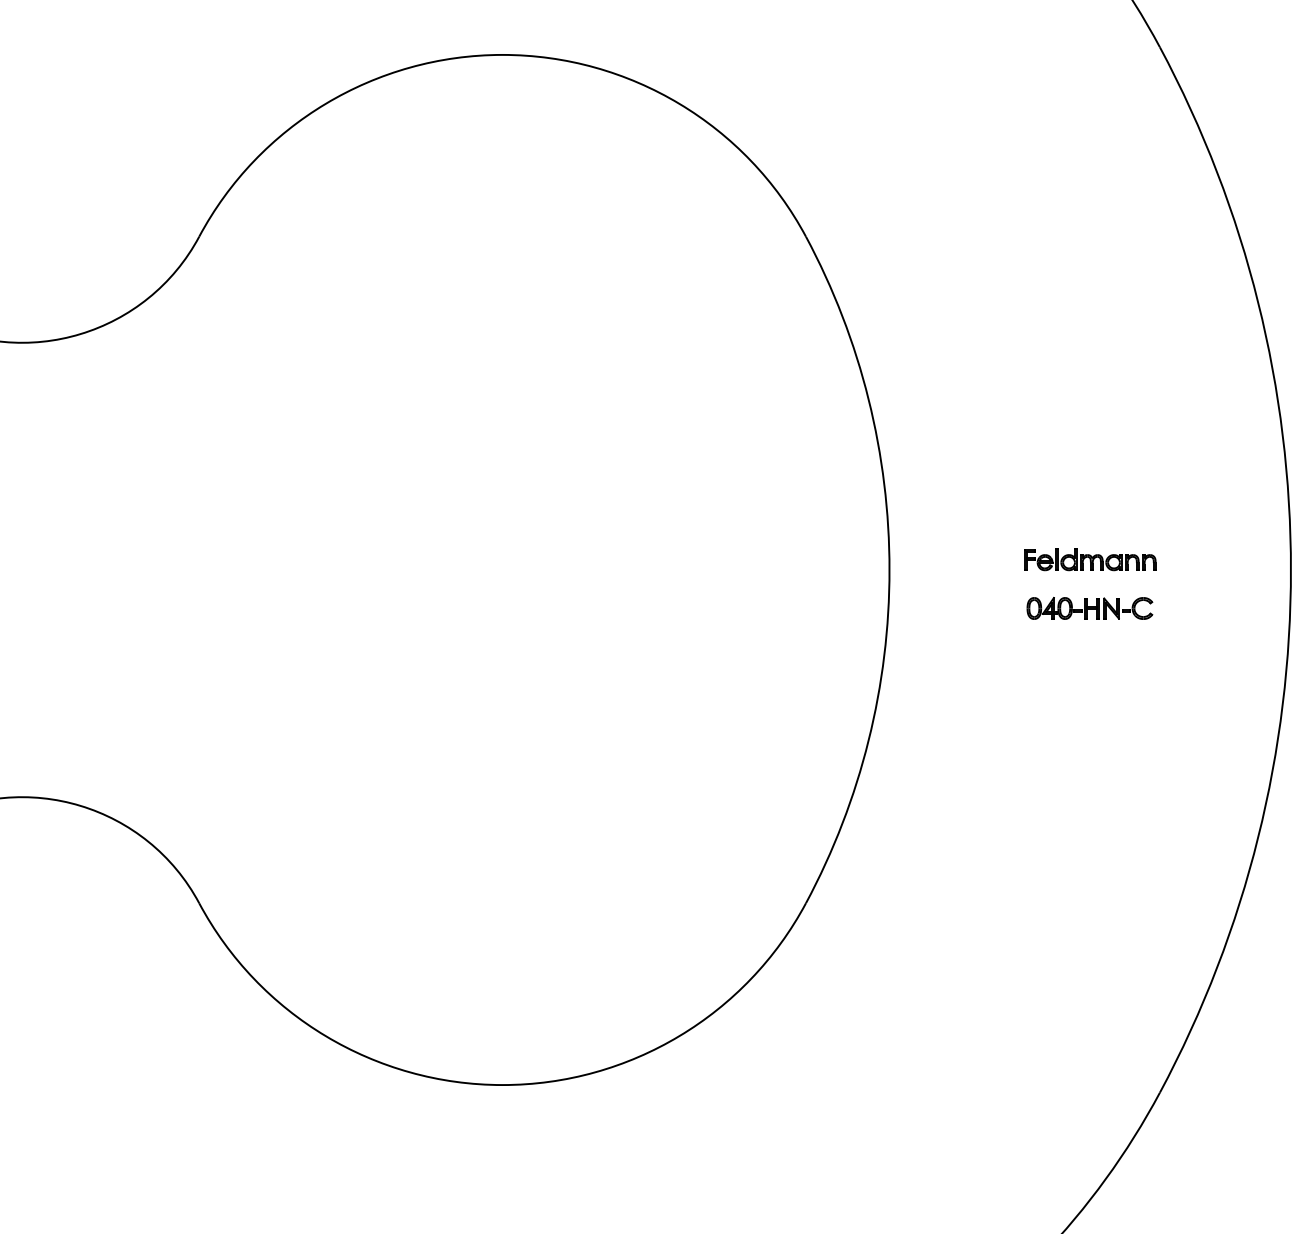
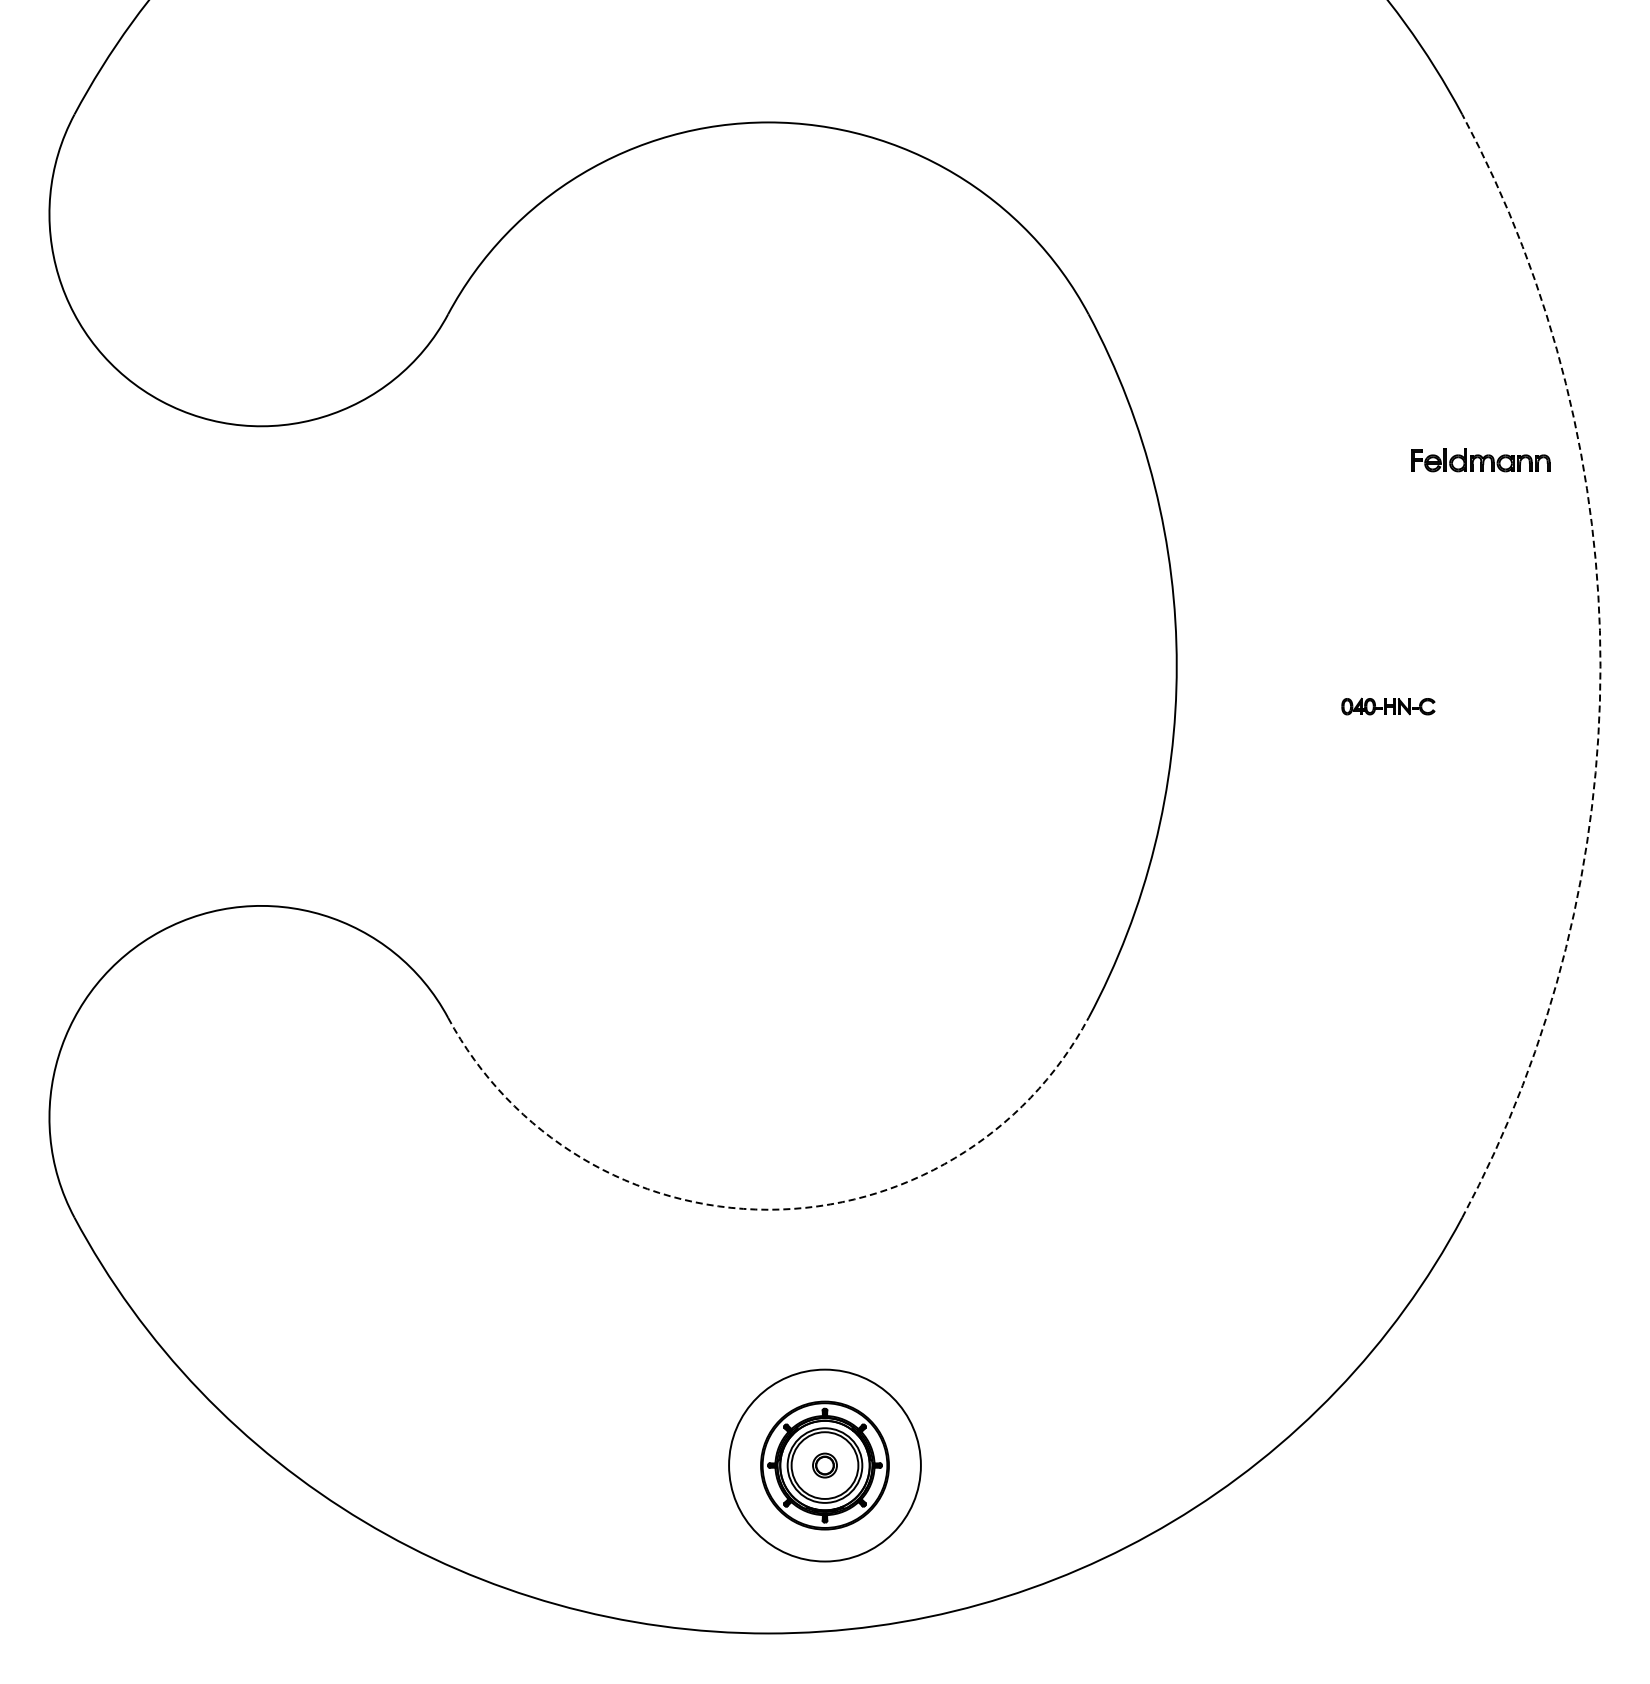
part: (1090, 559) -> (1480, 460), moved
arc: (1290, 570) -> (1600, 666), solid -> dashed
part: (1090, 608) -> (1388, 706), size x0.7
arc: (502, 1084) -> (768, 1209), solid -> dashed

